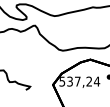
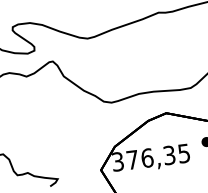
text: (79, 81) -> (150, 157), 537,24 -> 376,35

